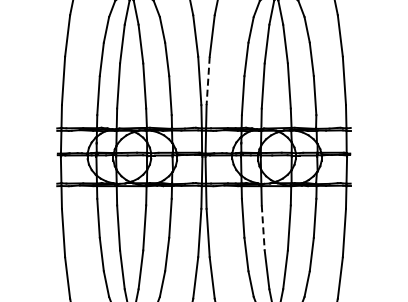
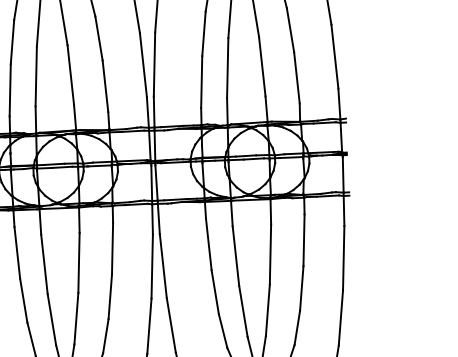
line: (208, 81) -> (154, 65), dashed -> solid
line: (263, 227) -> (236, 255), dashed -> solid

